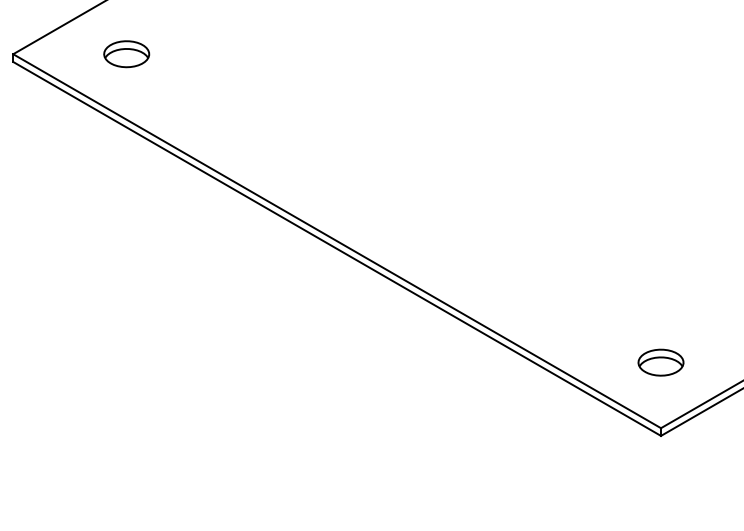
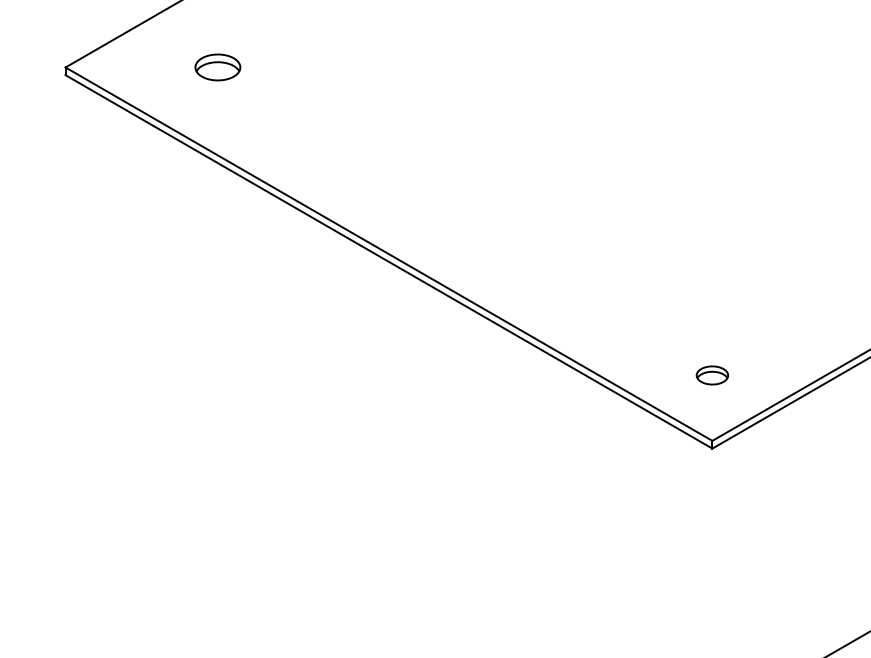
part: (126, 54) -> (217, 67), moved
part: (661, 362) -> (712, 375), size x0.7

